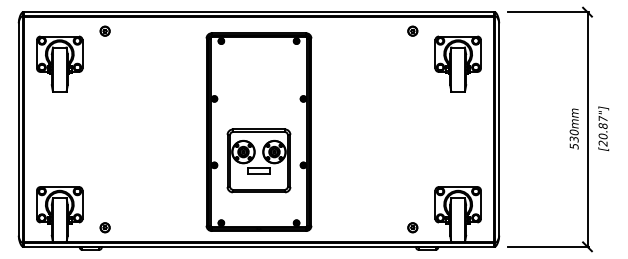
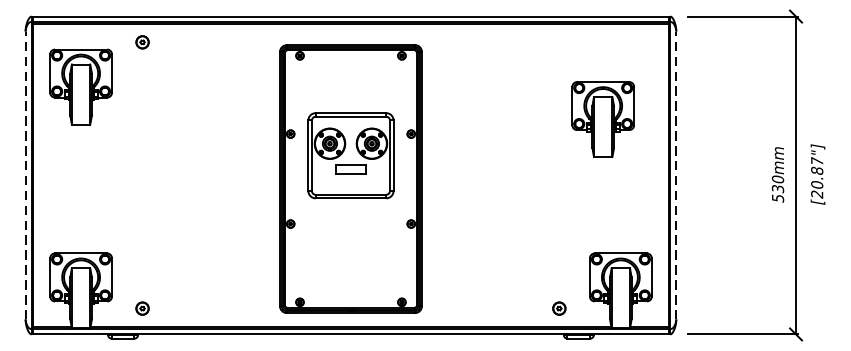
part: (412, 30) -> (558, 41), removed
part: (457, 63) -> (602, 118), moved
line: (18, 129) -> (25, 175), solid -> dashed
line: (499, 129) -> (676, 175), solid -> dashed
part: (258, 160) -> (350, 155), moved

